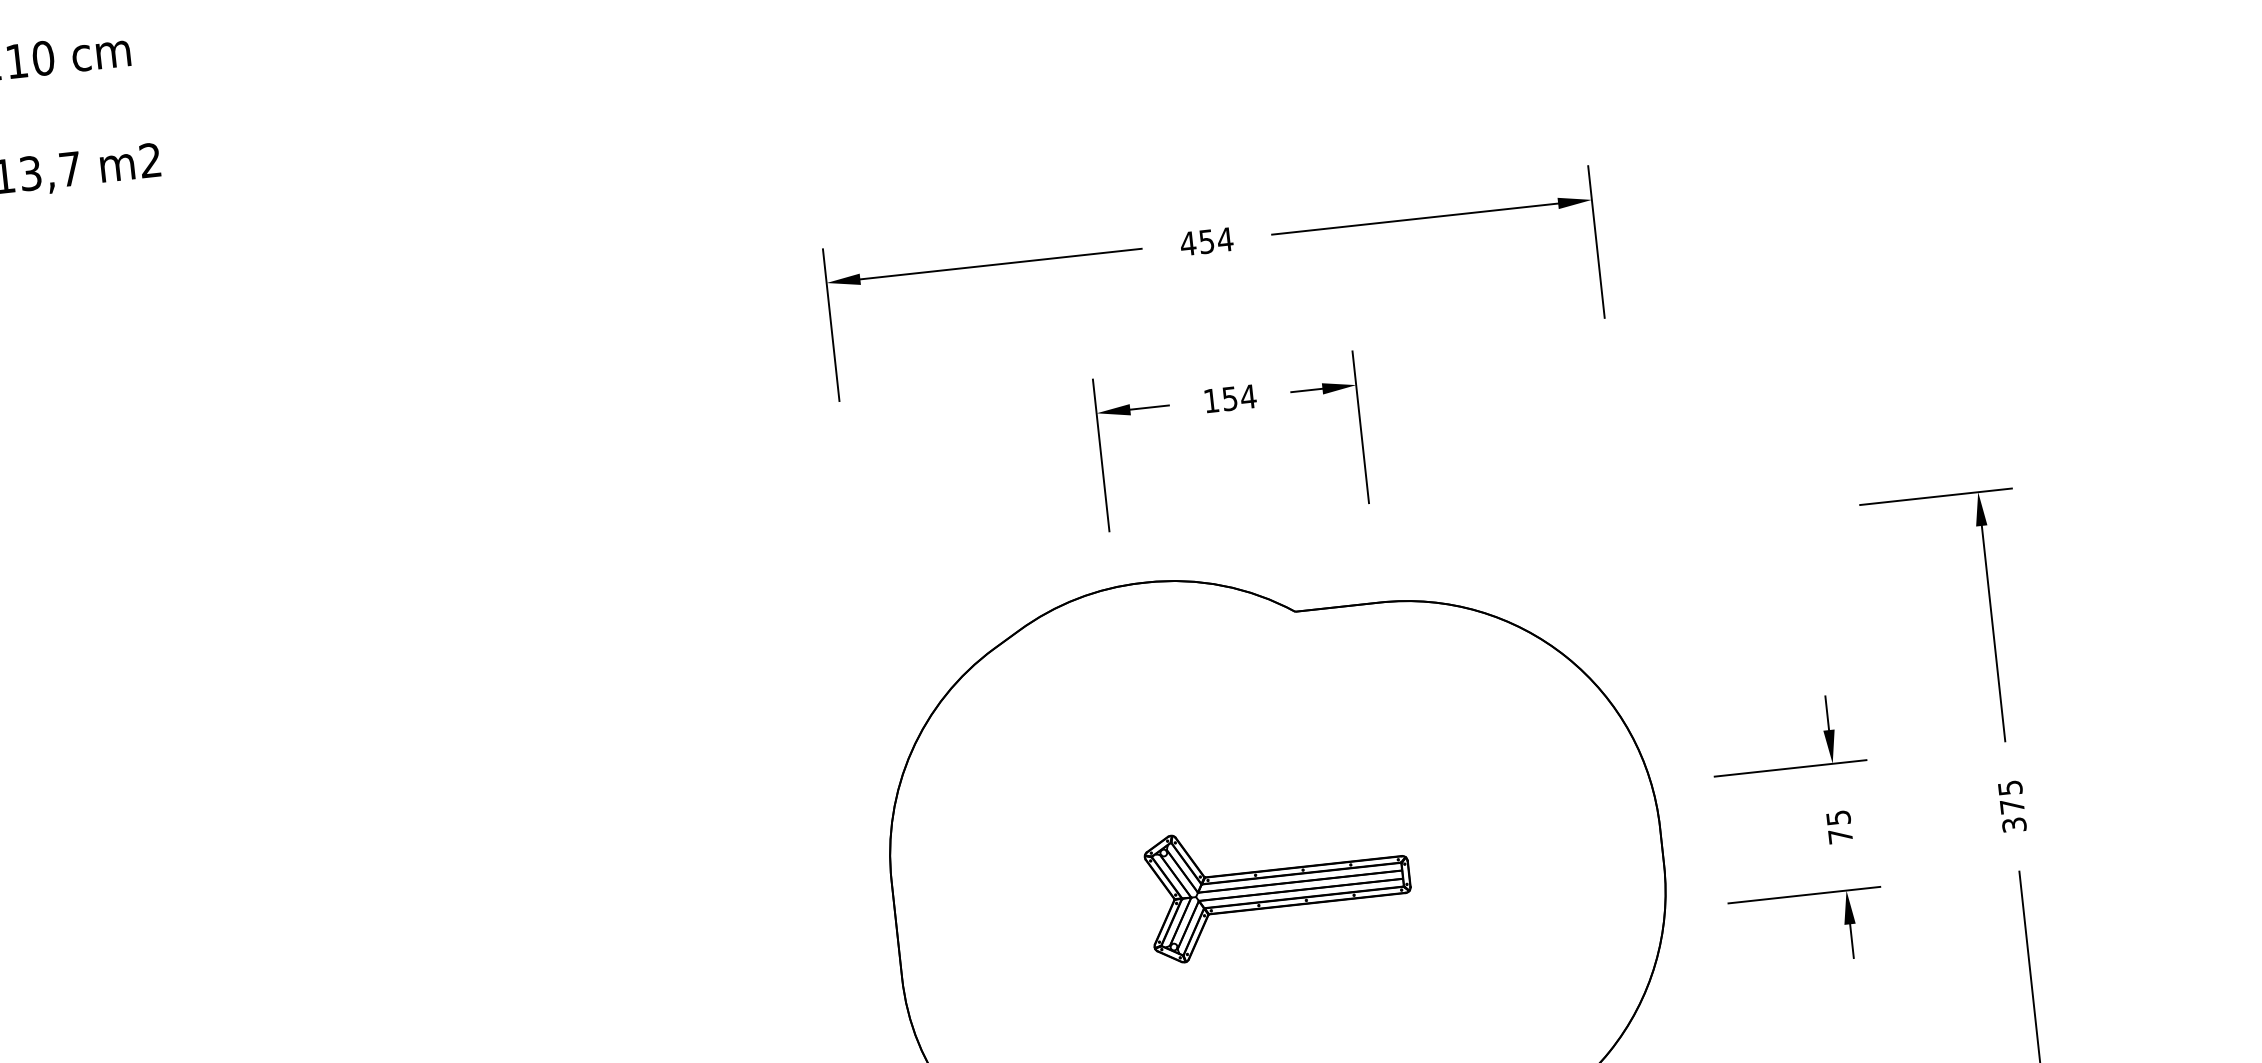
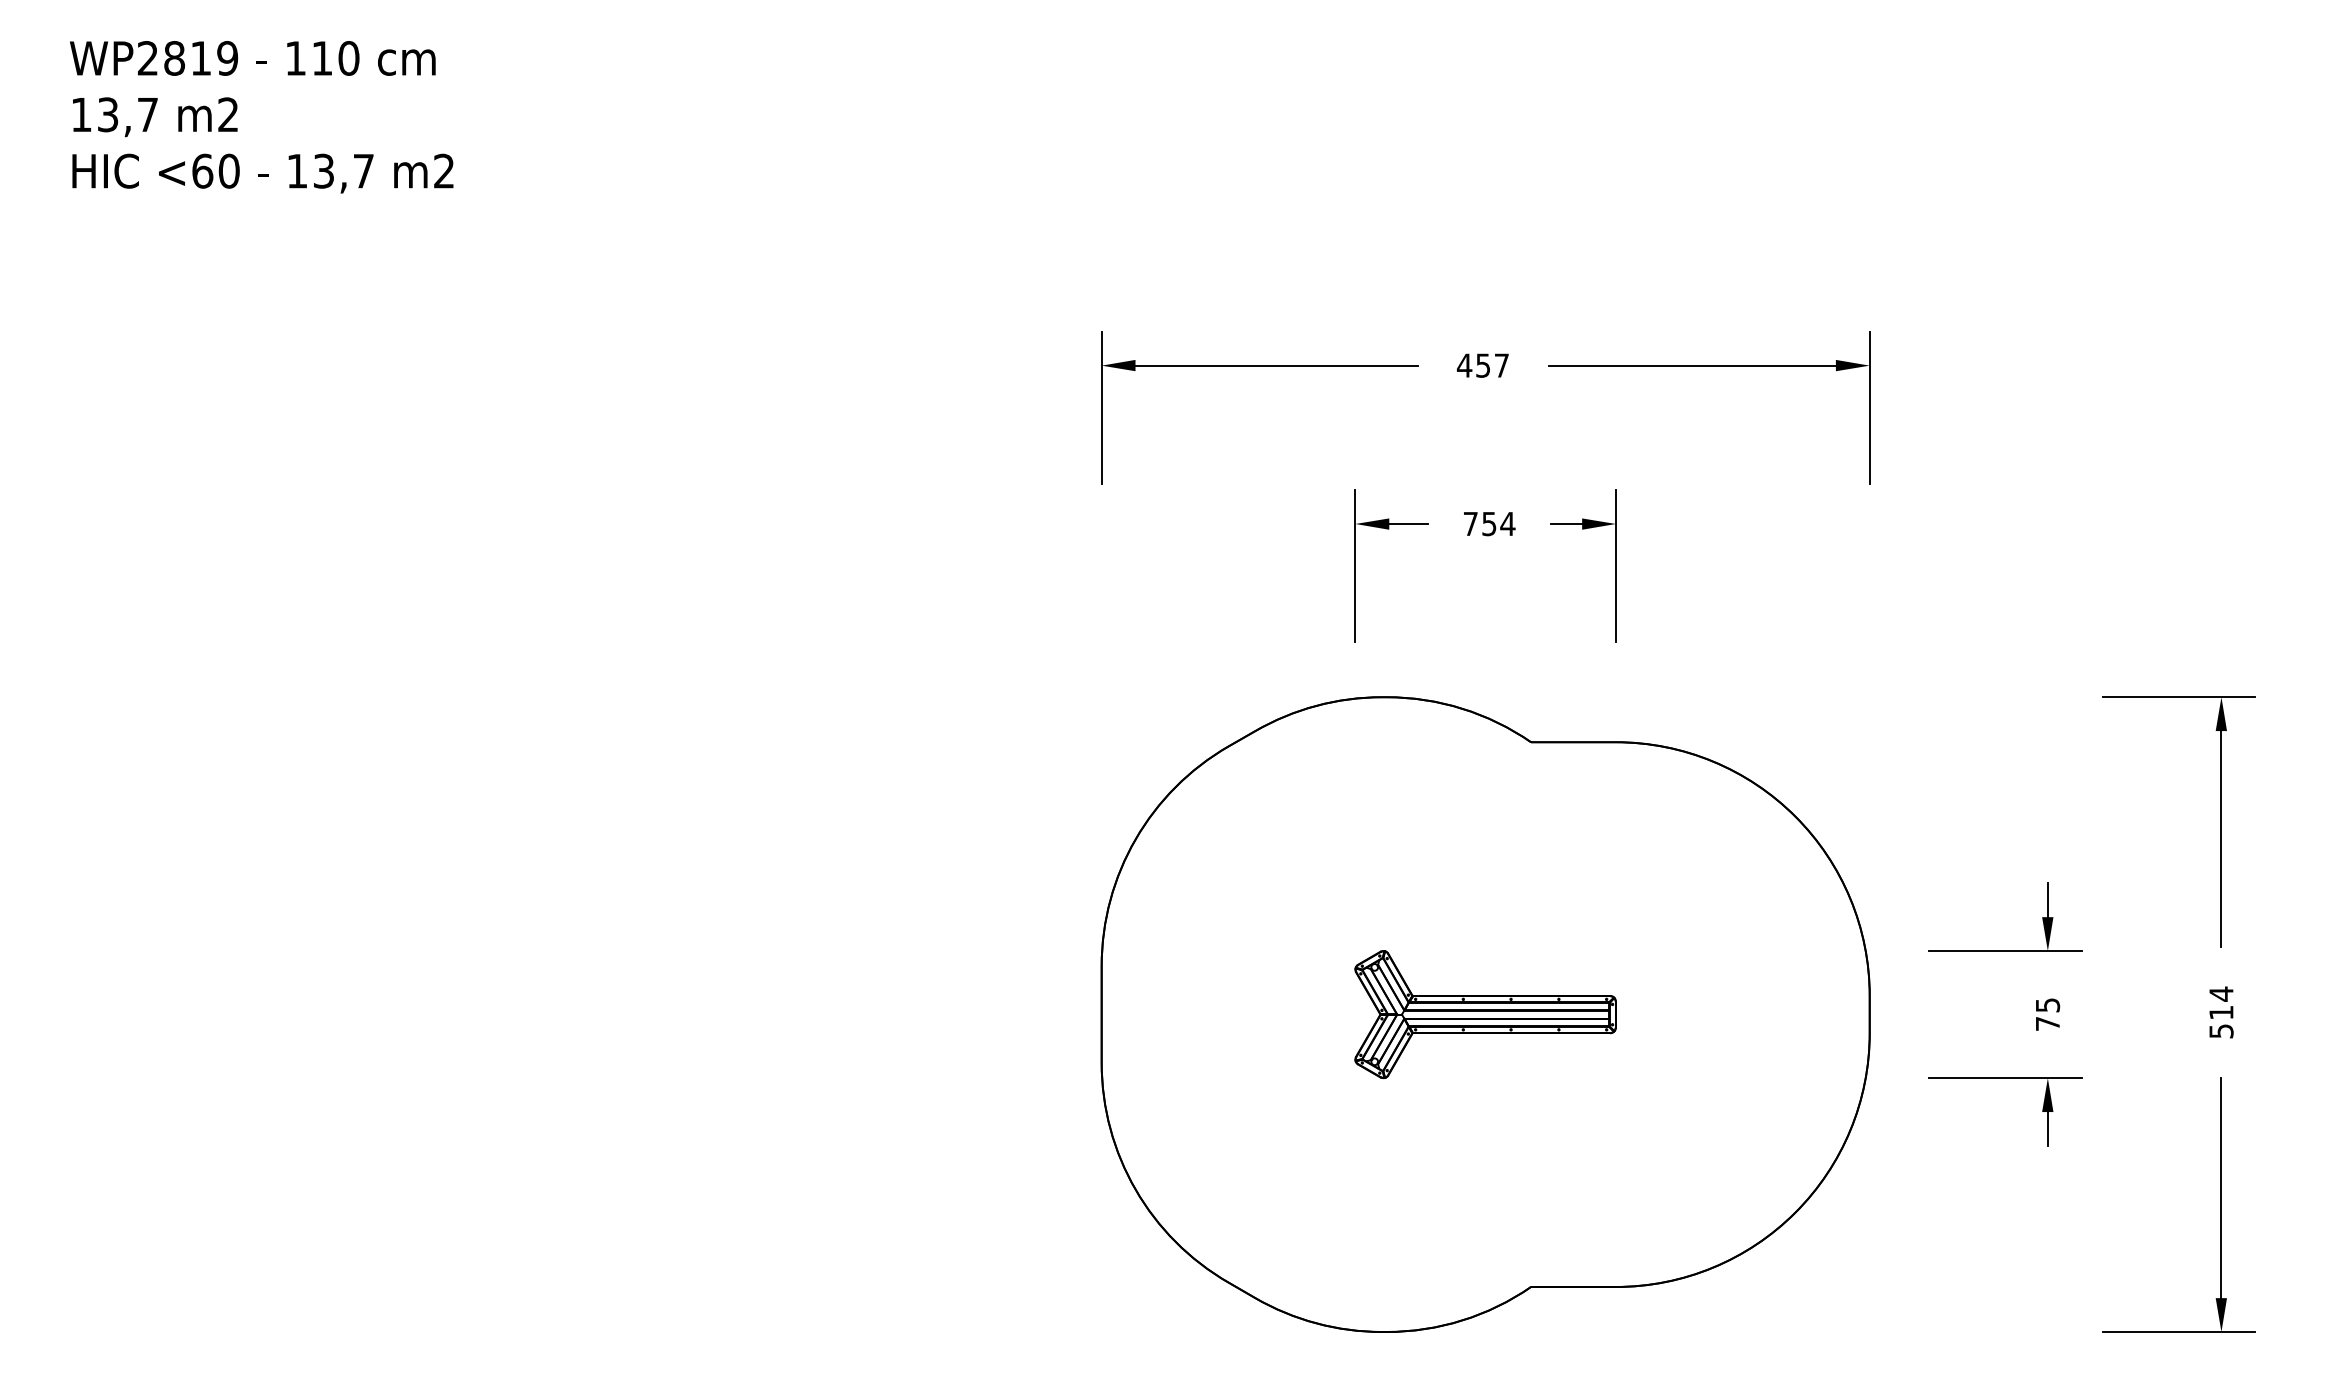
text: (1224, 239) -> (1501, 365), 454 -> 457
text: (1211, 400) -> (1470, 523), 154 -> 754
text: (2012, 805) -> (2221, 1011), 375 -> 514

